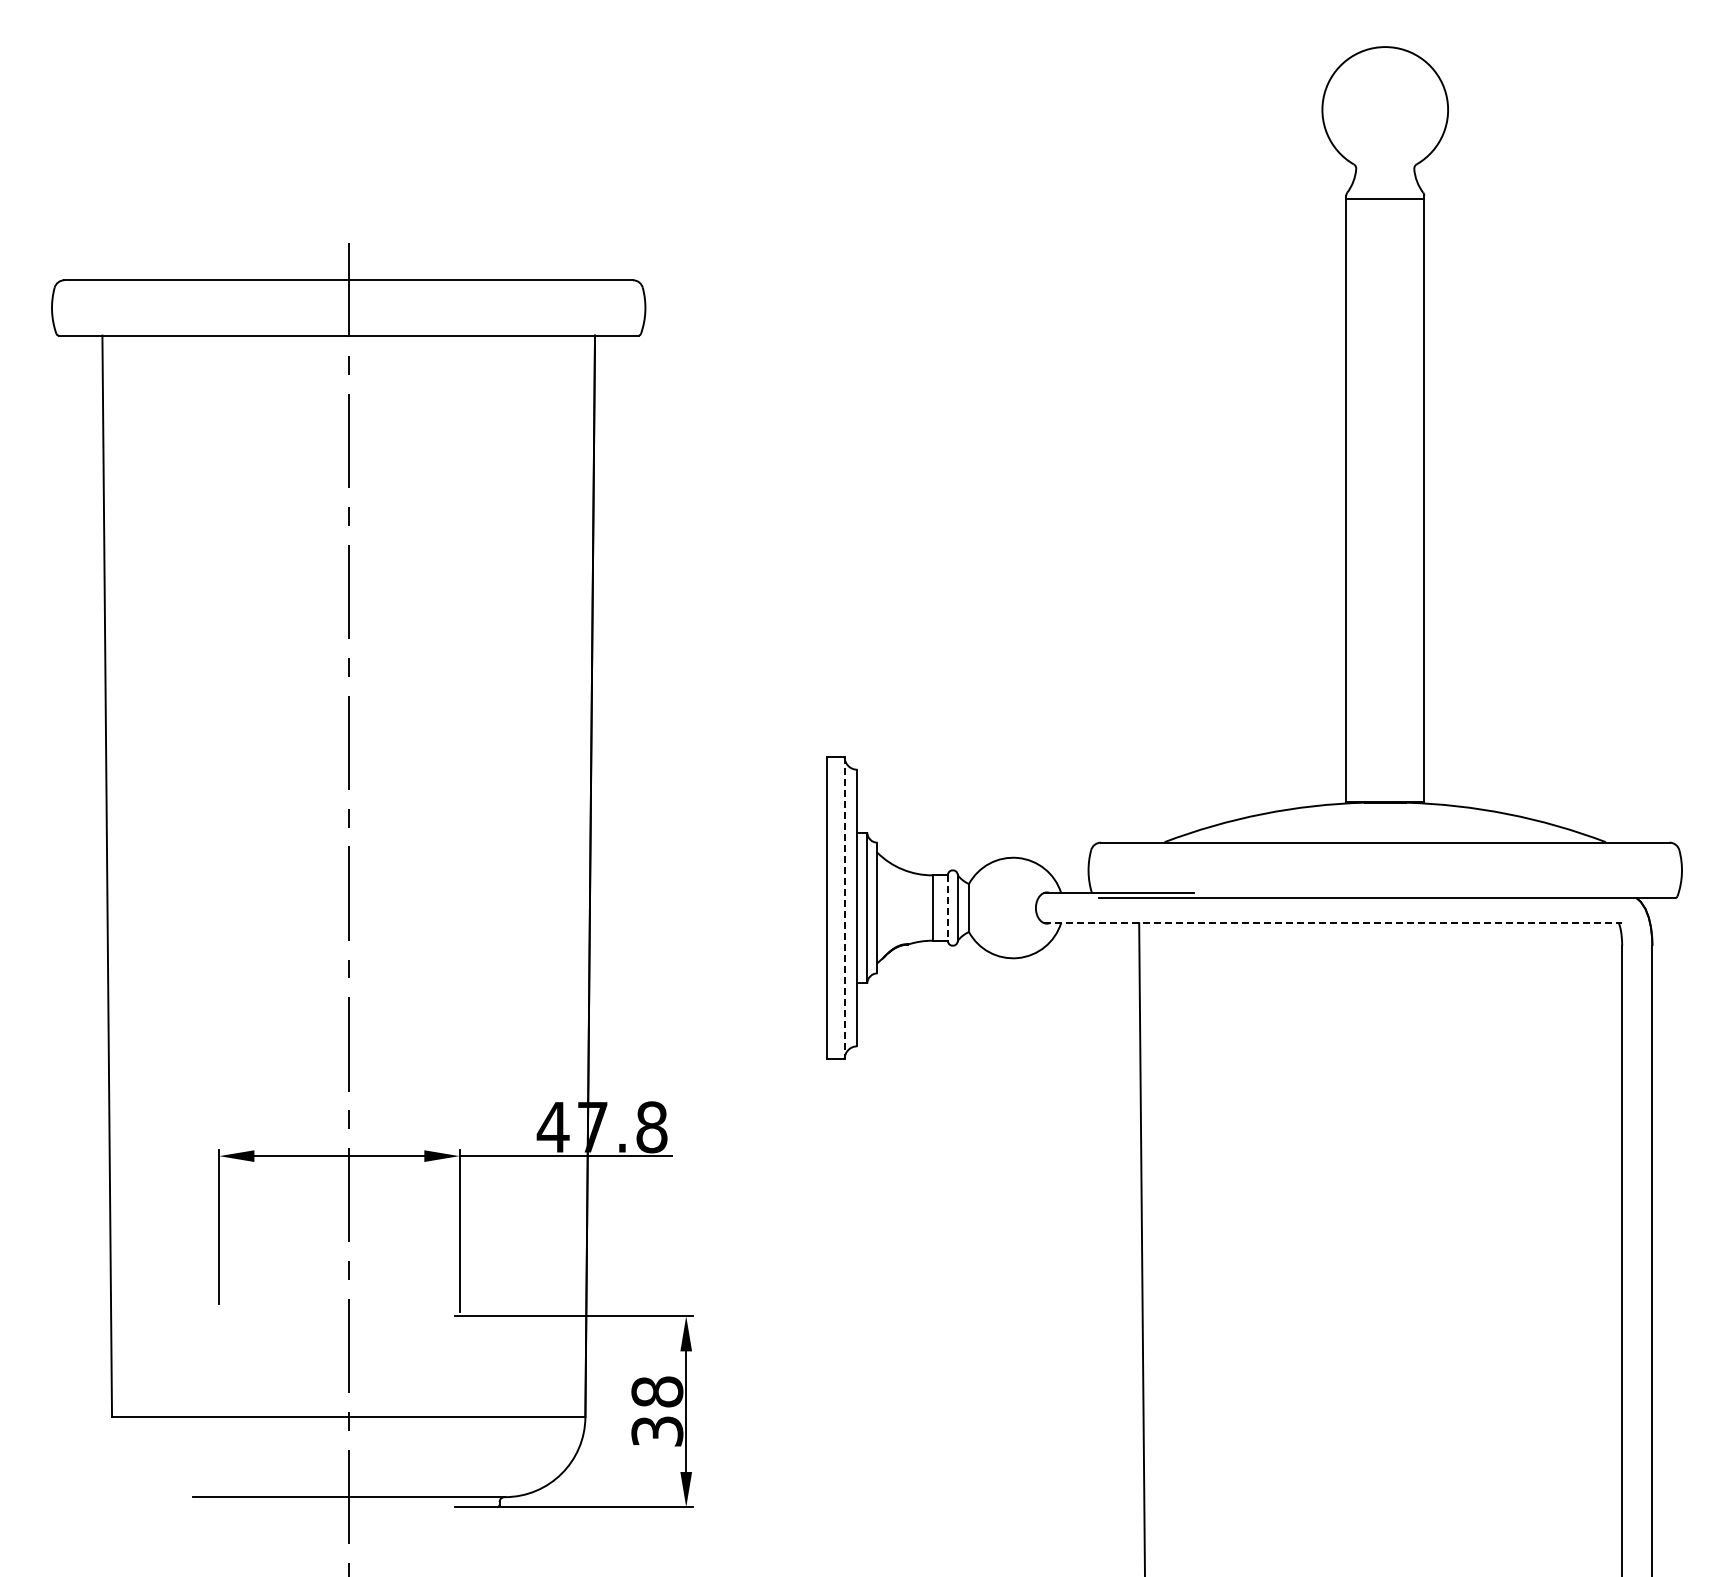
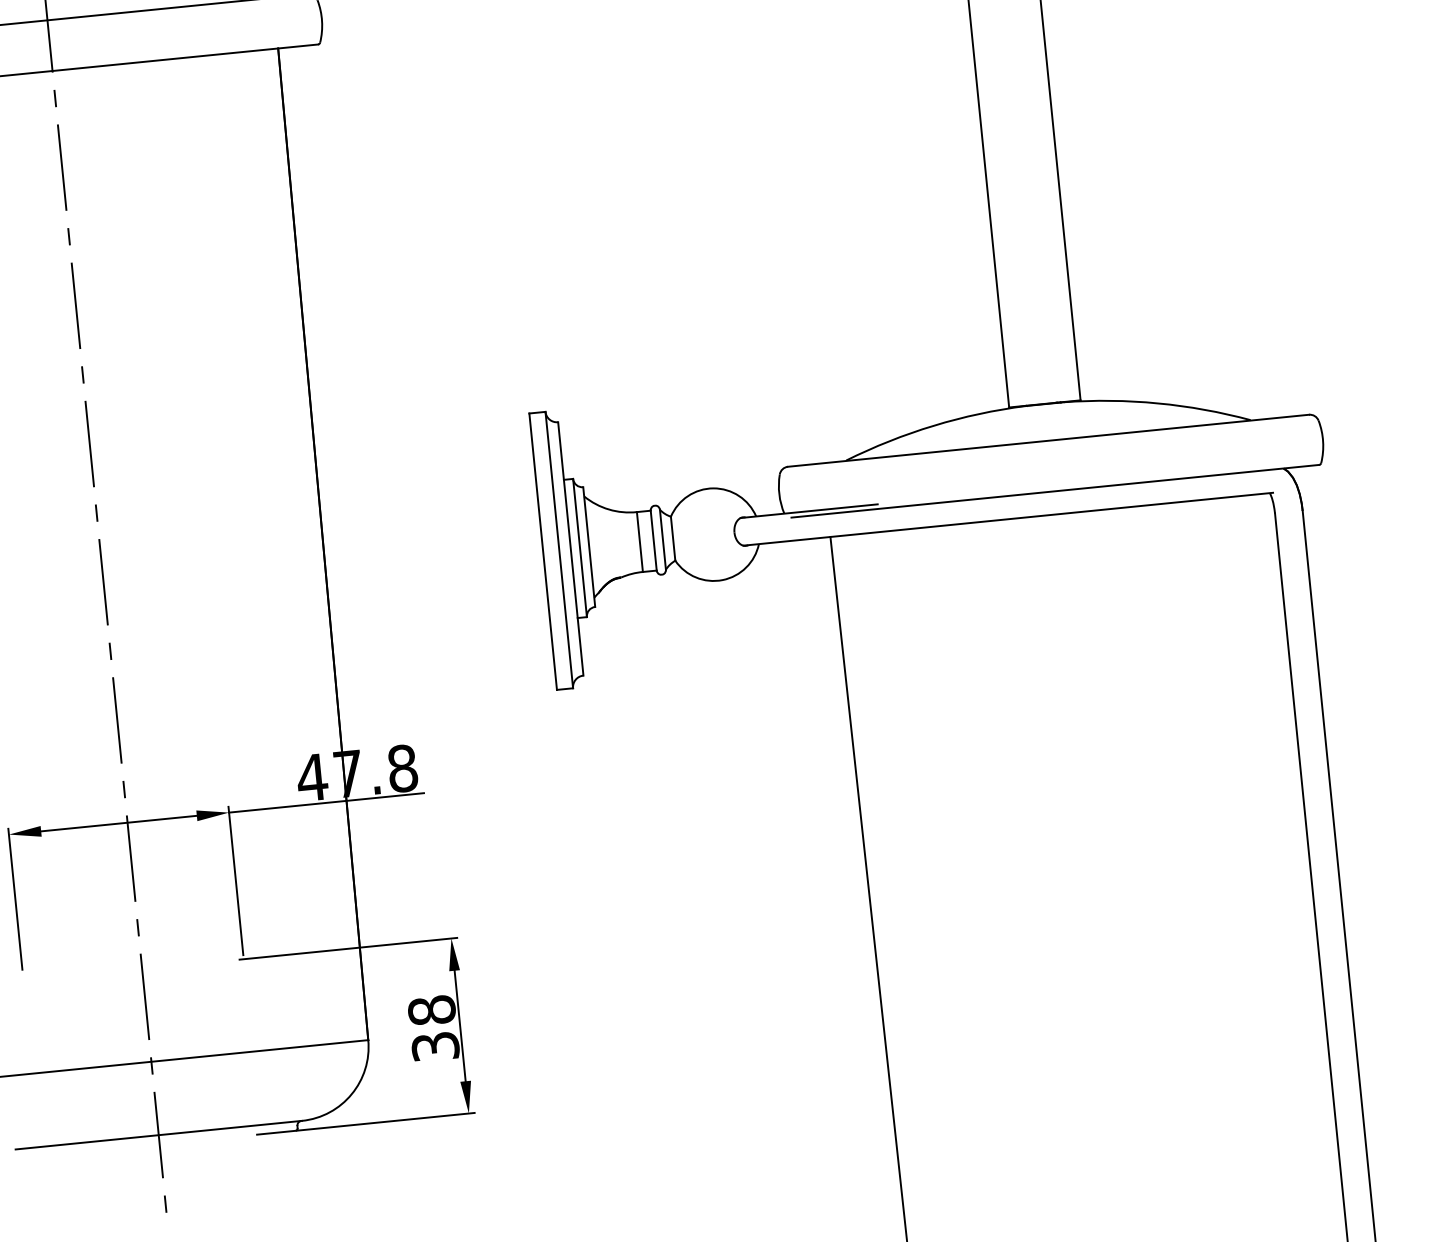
line: (844, 908) -> (559, 550), dashed -> solid
line: (947, 908) -> (653, 541), dashed -> solid
line: (1333, 923) -> (1008, 519), dashed -> solid

